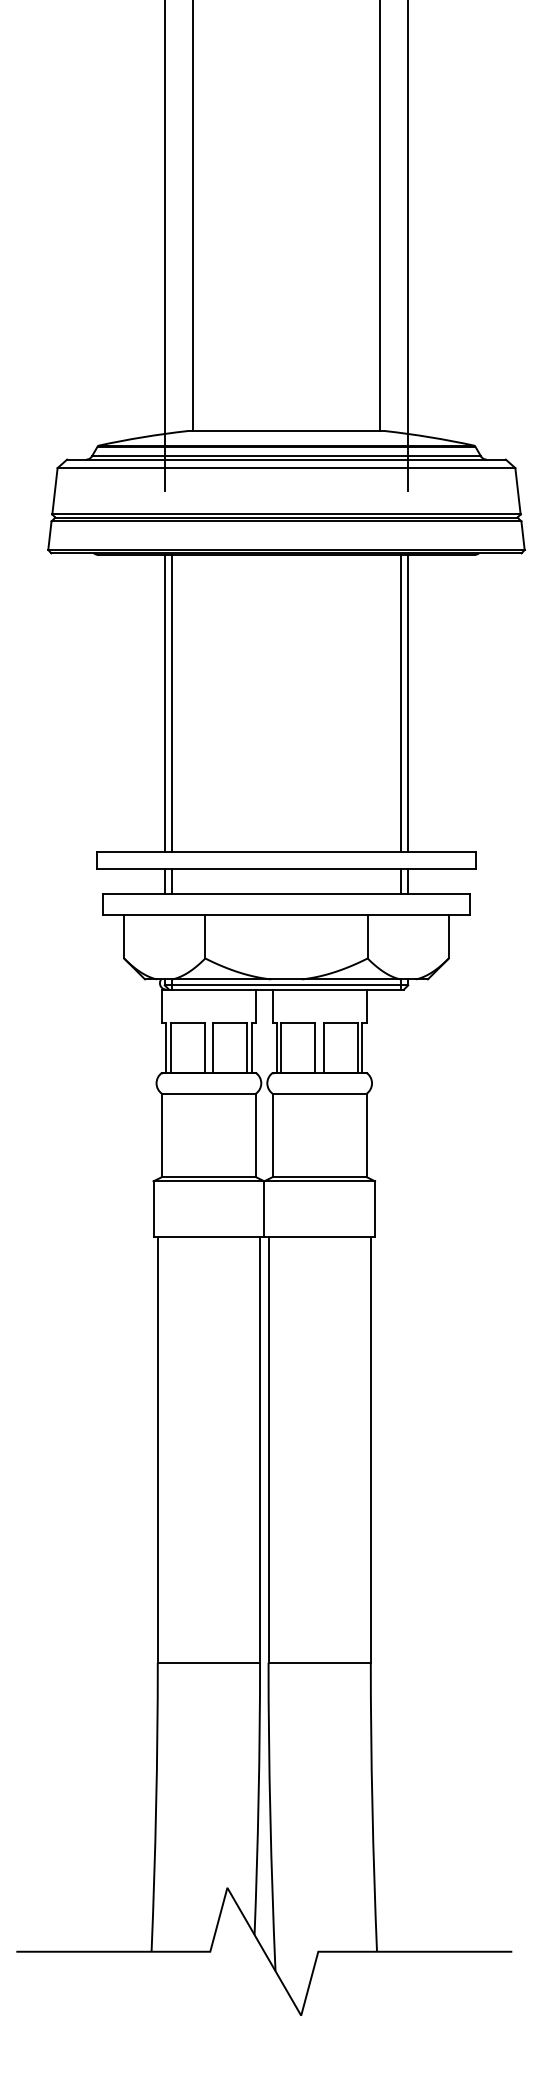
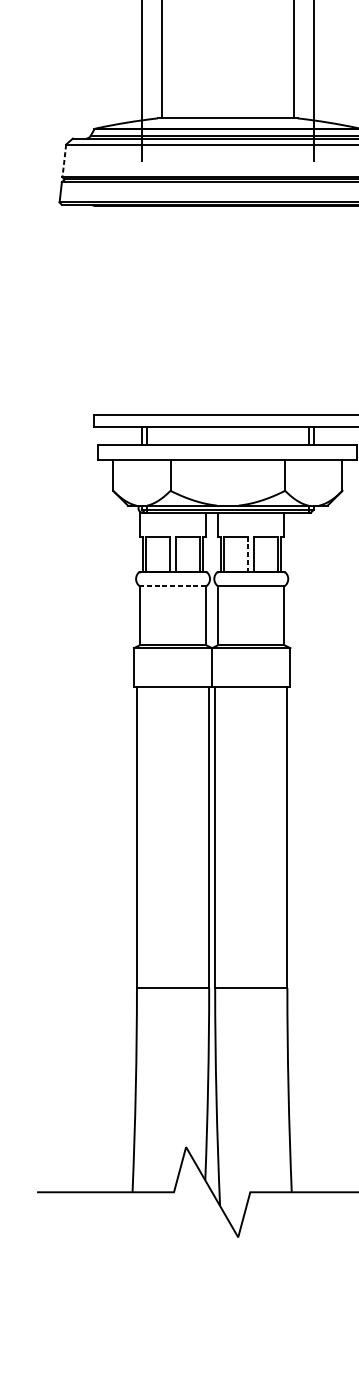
line: (54, 491) -> (64, 161), solid -> dashed
line: (164, 703) -> (141, 310), removed
line: (171, 703) -> (146, 310), removed
line: (401, 703) -> (309, 310), removed
line: (408, 703) -> (314, 310), removed
line: (315, 1048) -> (248, 554), solid -> dashed
line: (208, 1093) -> (172, 586), solid -> dashed

